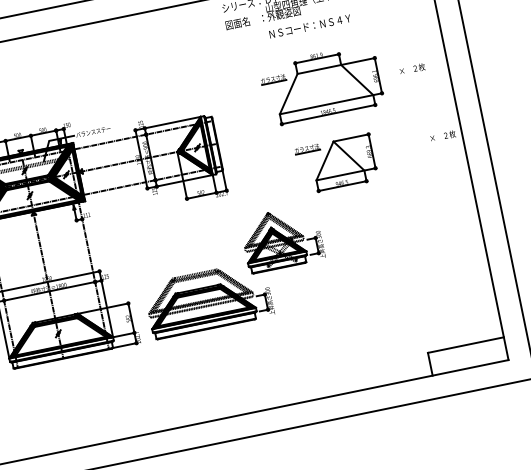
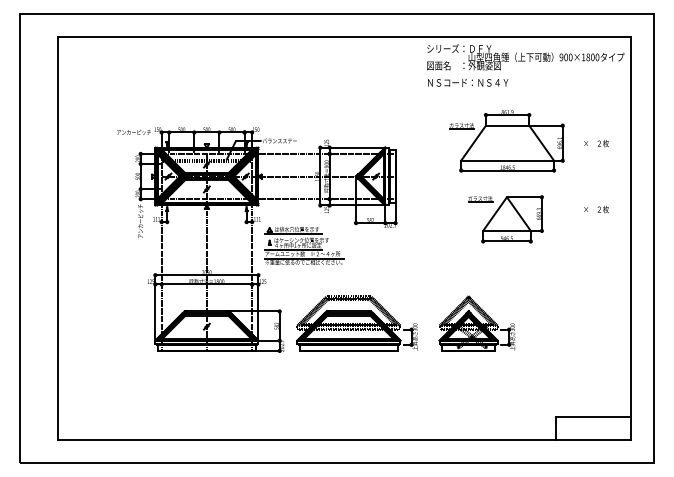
text: (310, 26) -> (468, 82), moved
text: (443, 136) -> (596, 209), moved
part: (139, 231) -> (304, 245), added
part: (281, 238) -> (476, 323), moved

